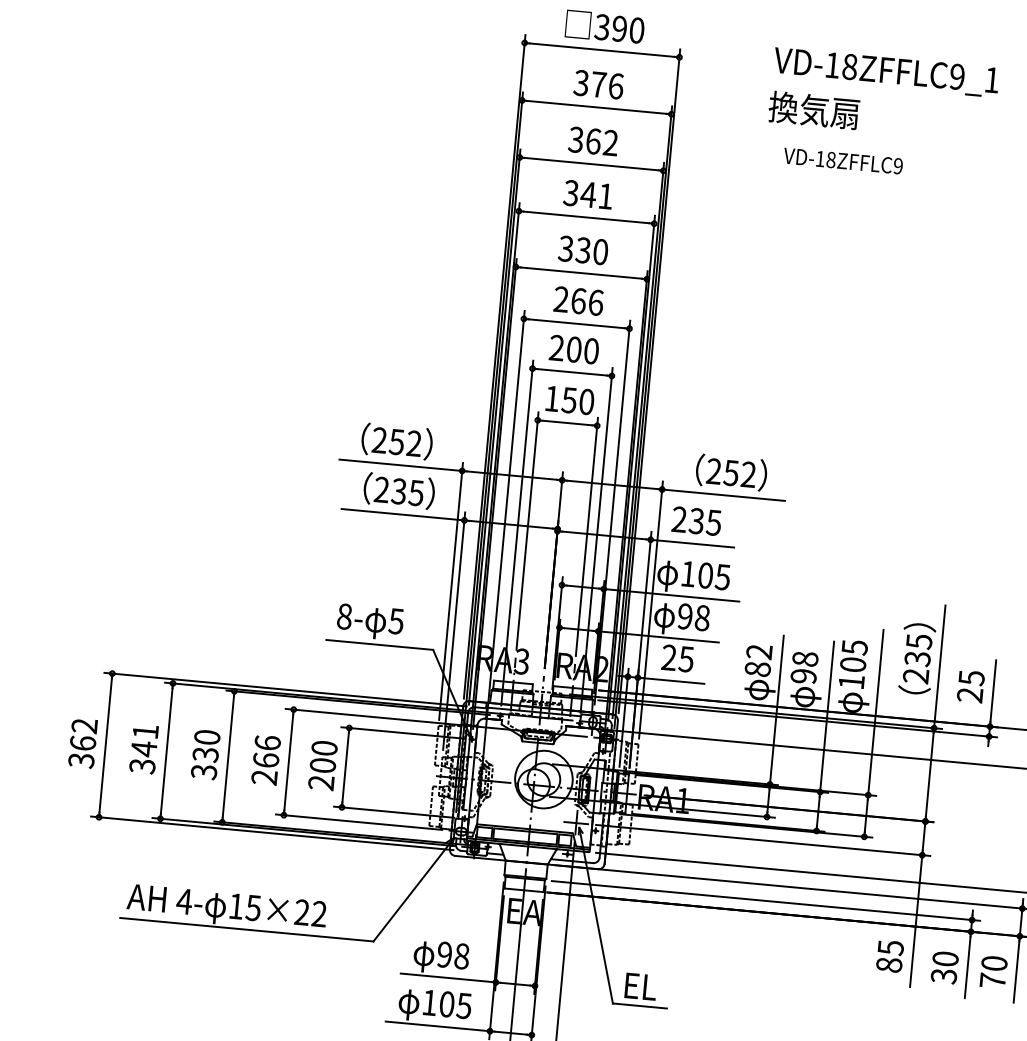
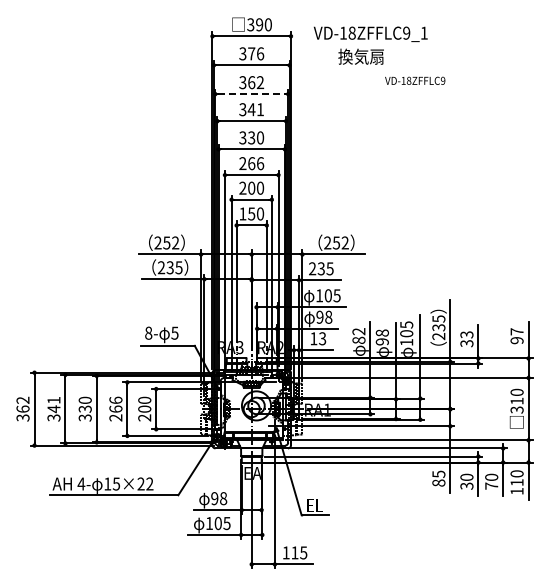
text: (885, 72) -> (370, 34), moved
text: (843, 160) -> (415, 80), moved
line: (592, 164) -> (252, 94), solid -> dashed
text: (678, 658) -> (318, 338), 25 -> 13
text: (970, 687) -> (466, 339), 25 -> 33

